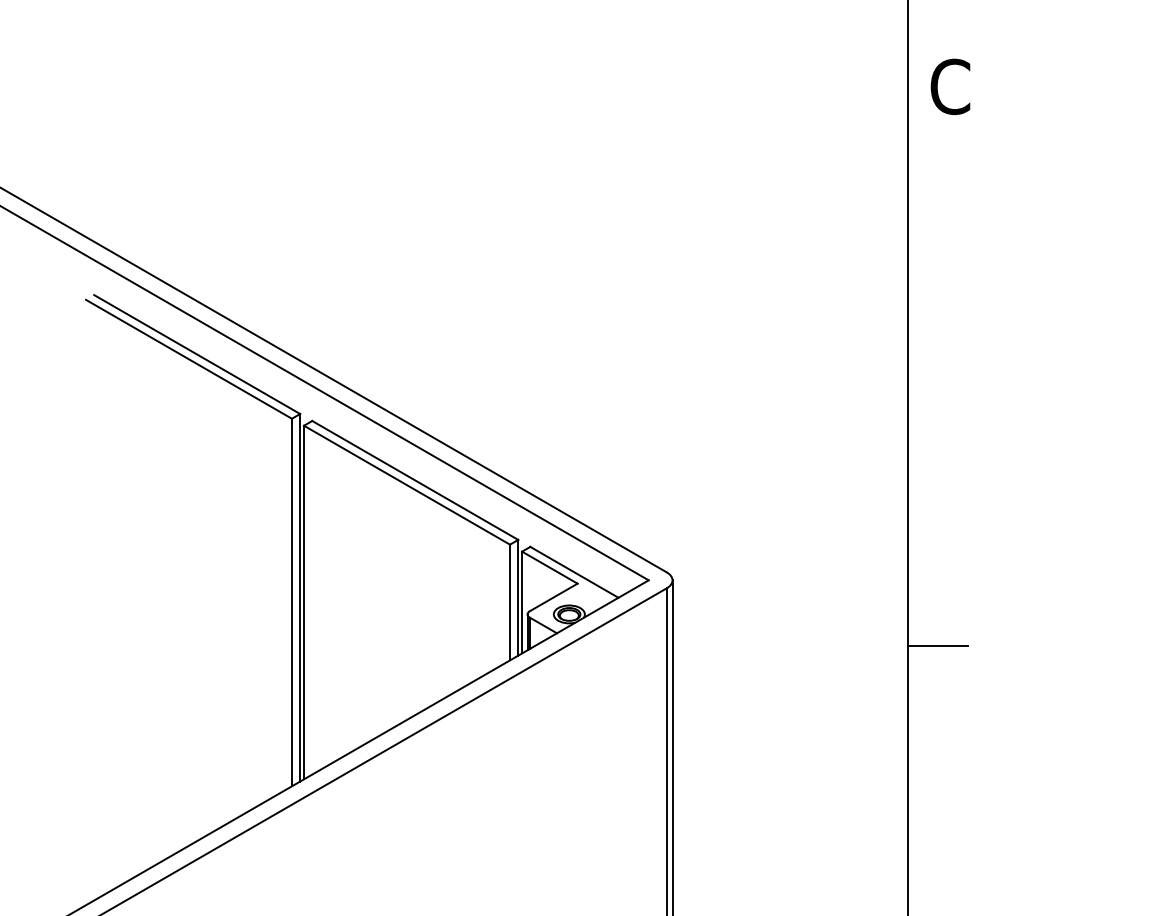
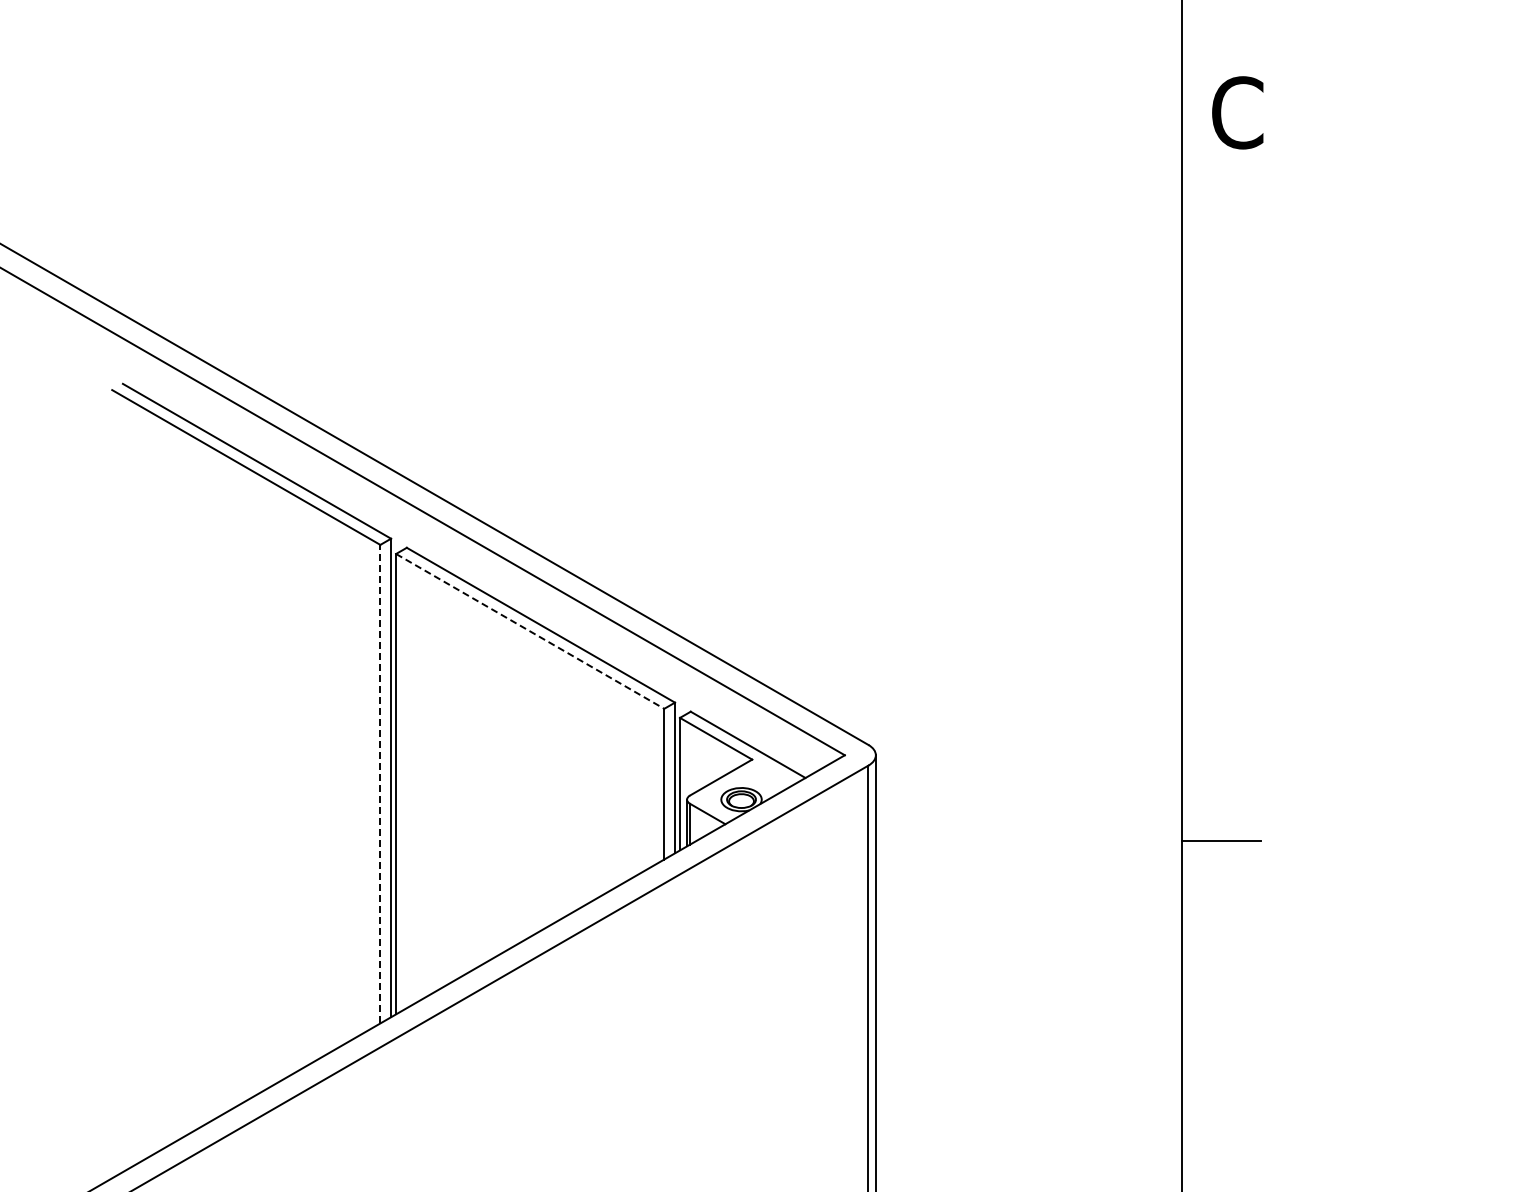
line: (407, 485) -> (530, 631), solid -> dashed
line: (292, 602) -> (380, 783), solid -> dashed

